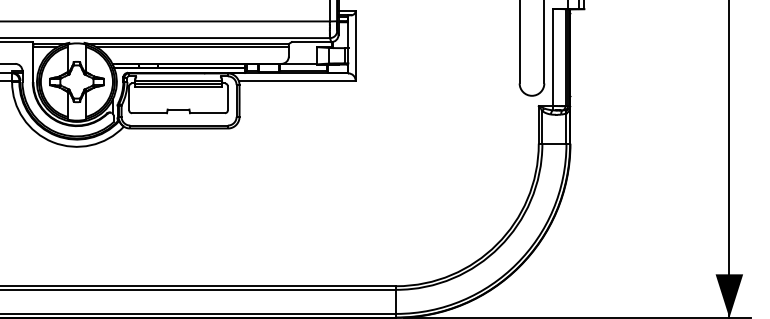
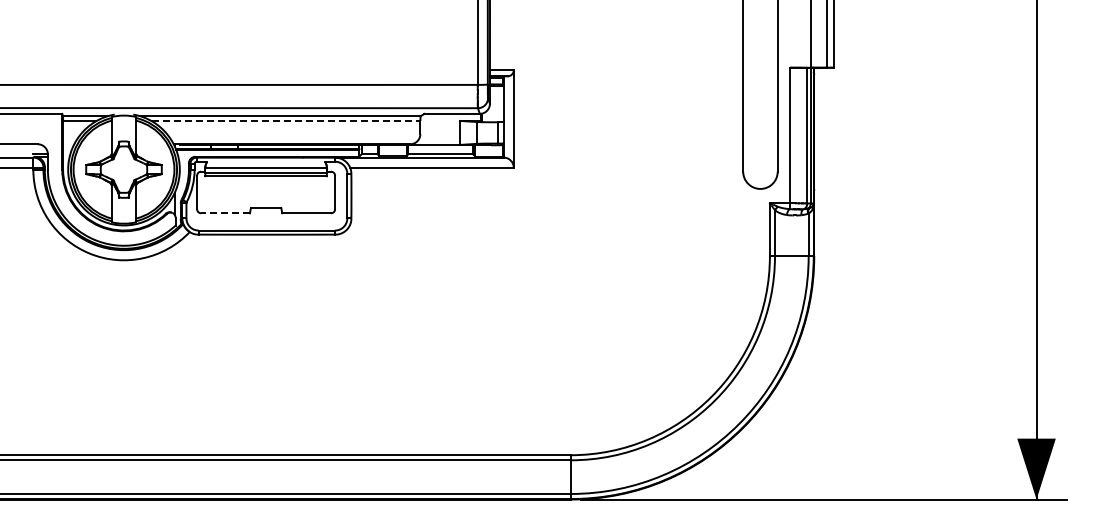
line: (193, 47) -> (286, 121), solid -> dashed
line: (149, 113) -> (225, 213), solid -> dashed

